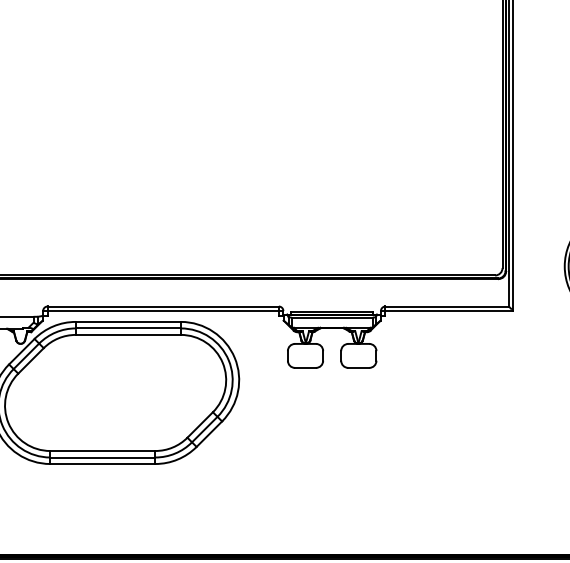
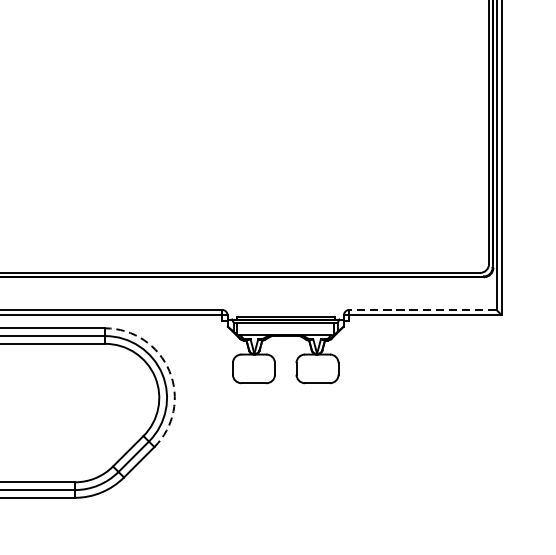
line: (447, 306) -> (423, 309), solid -> dashed
arc: (234, 357) -> (169, 370), solid -> dashed

